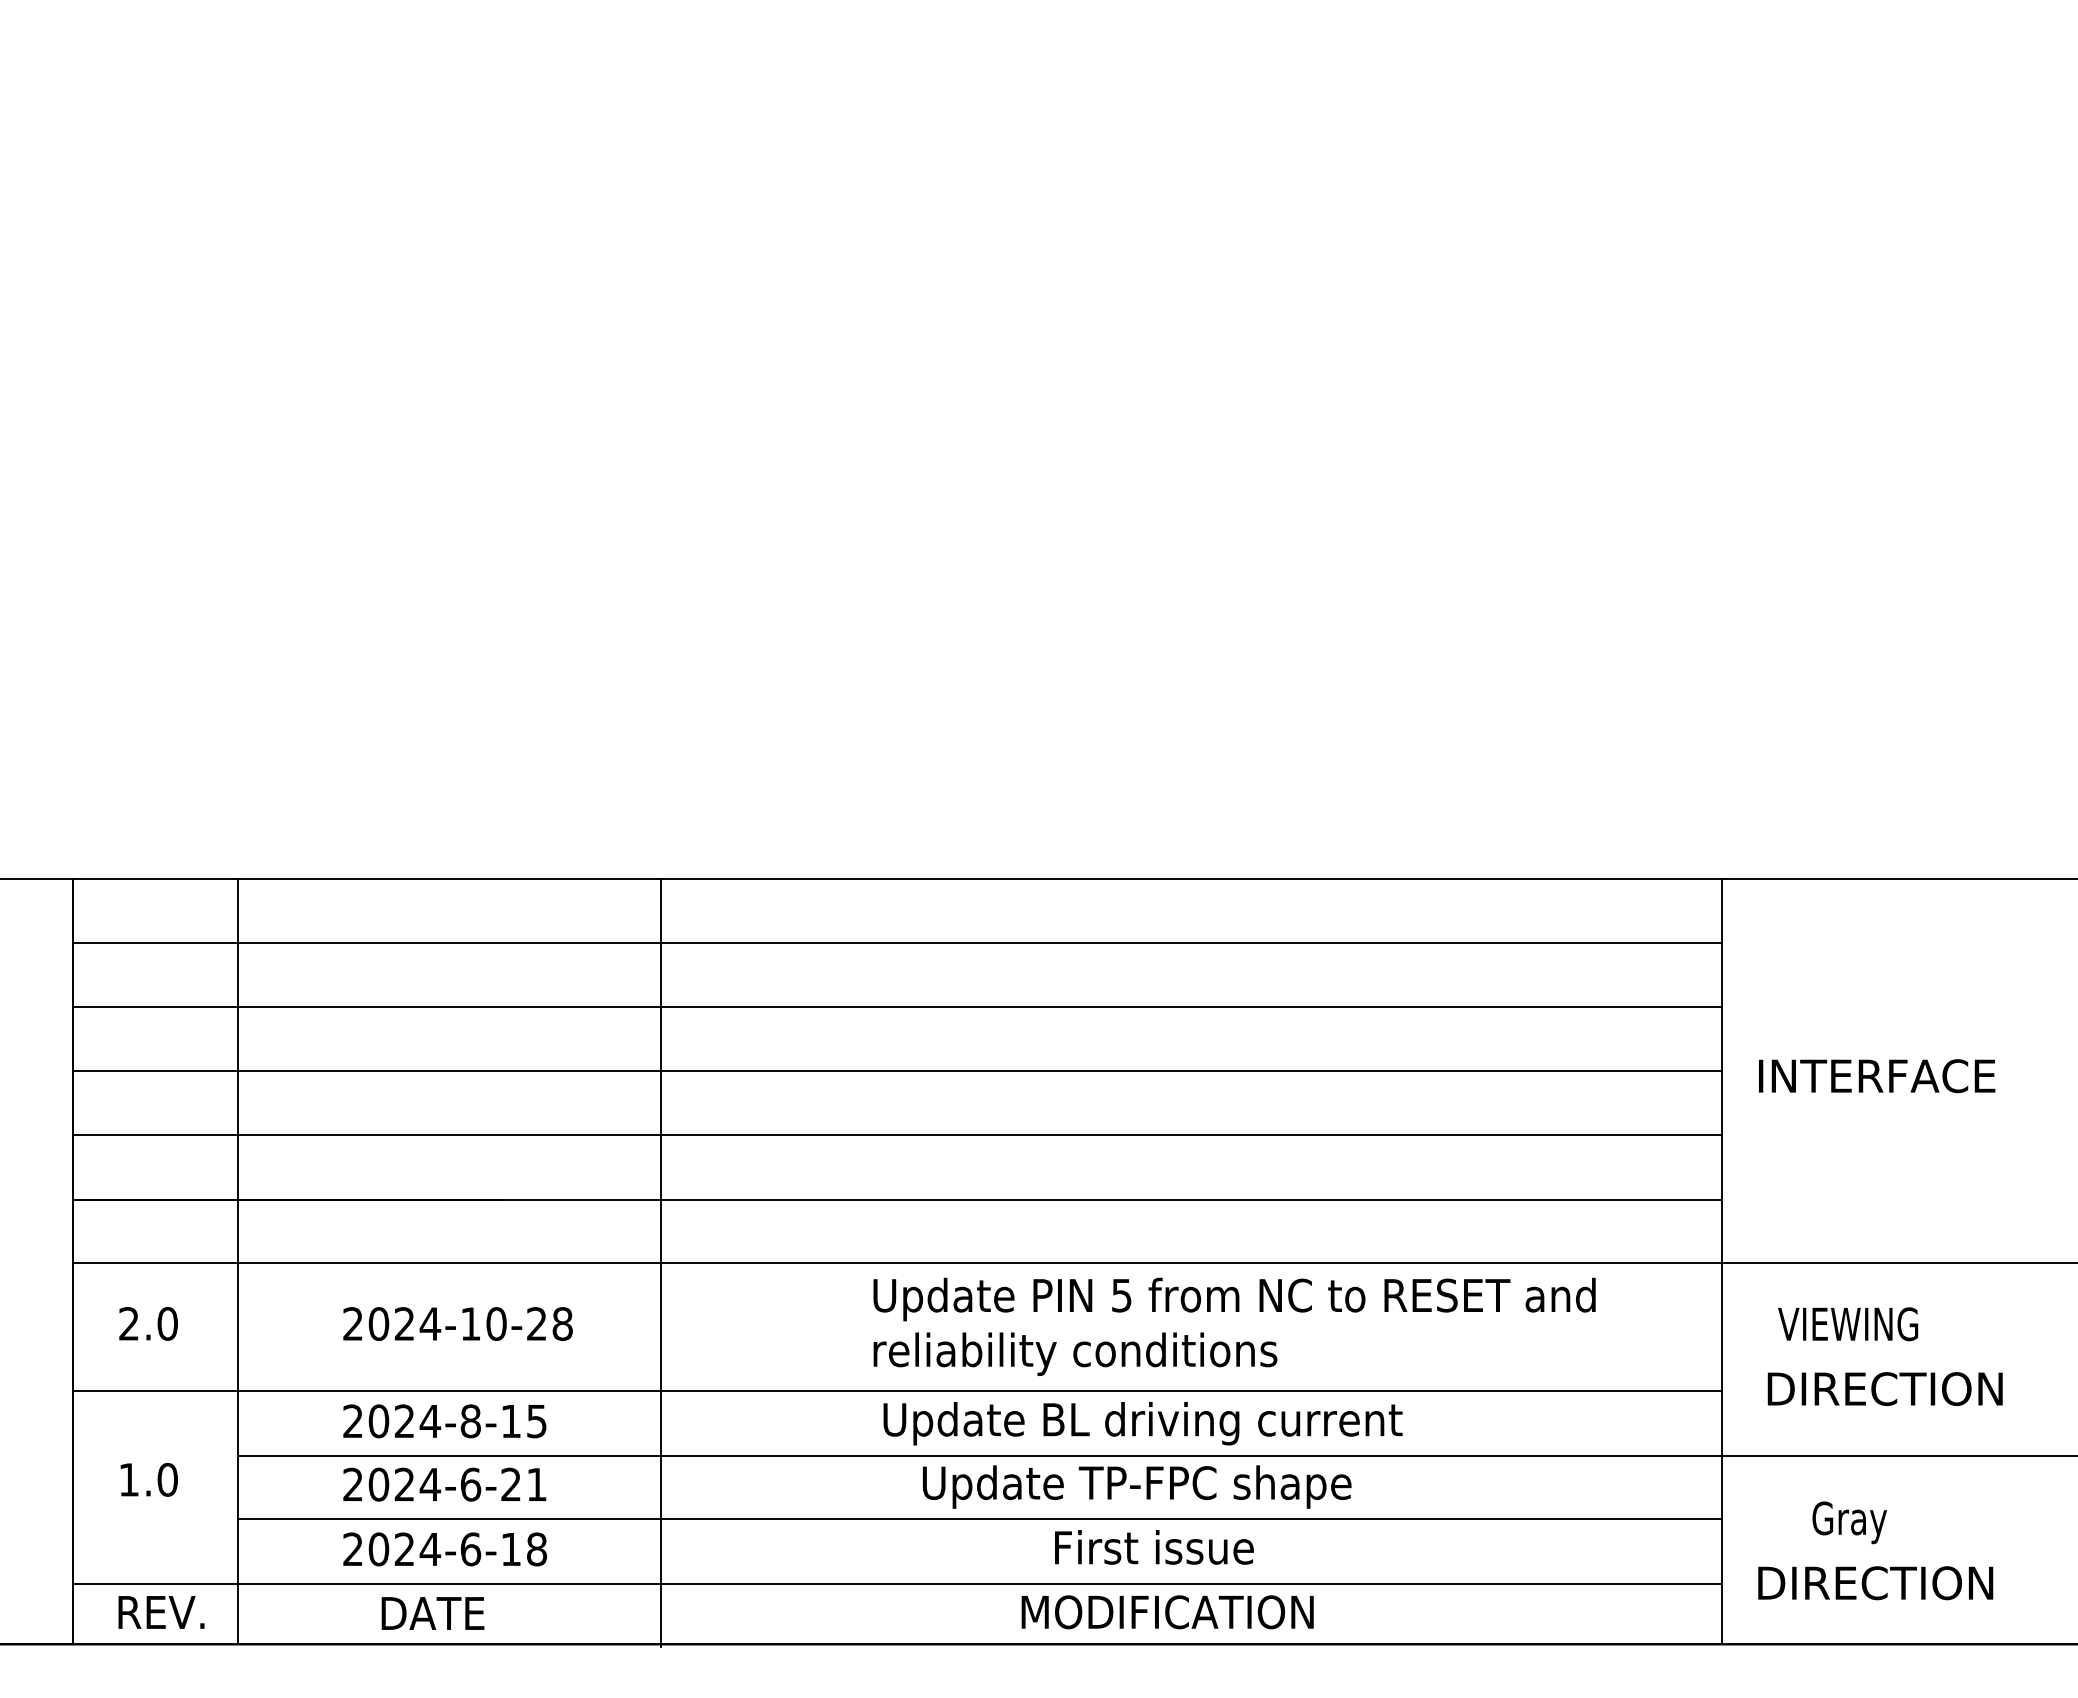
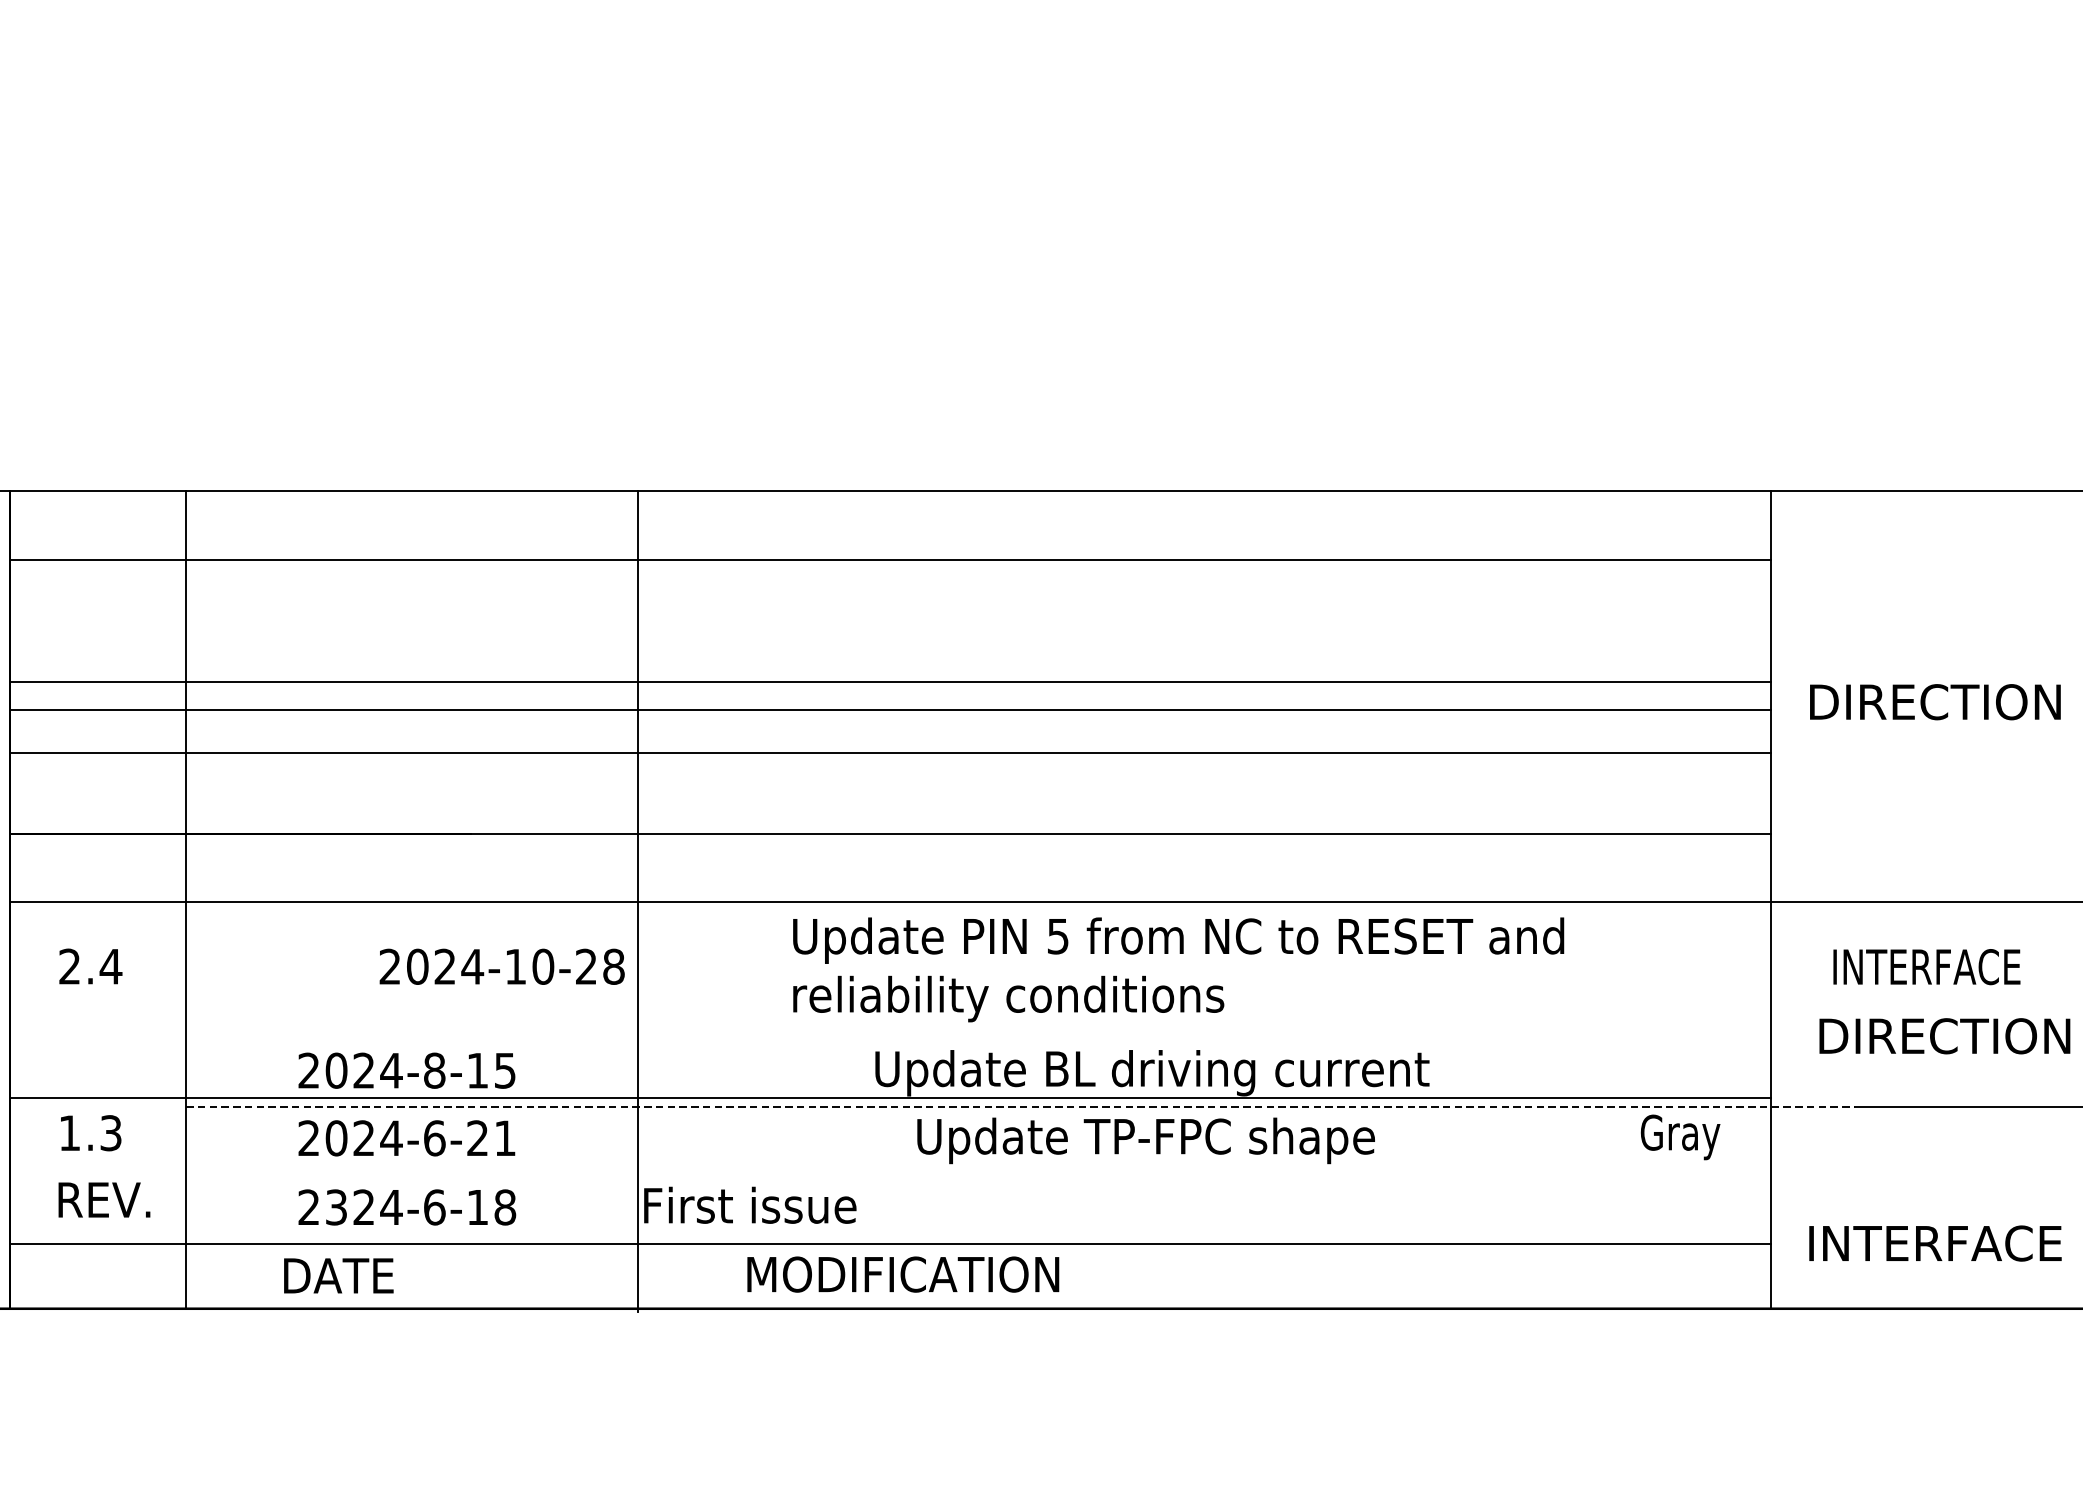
line: (897, 1006) -> (890, 682), moved
line: (897, 1071) -> (890, 752), moved
text: (1879, 1076) -> (1938, 702), INTERFACE -> DIRECTION
line: (897, 1134) -> (890, 710), moved
text: (167, 1323) -> (110, 966), 2.0 -> 2.4
text: (457, 1323) -> (501, 966), moved
text: (1866, 1324) -> (1924, 967), VIEWING -> INTERFACE
text: (1234, 1326) -> (1178, 969), moved
line: (897, 1390) -> (890, 1097), moved
line: (1019, 1455) -> (1020, 1107), solid -> dashed
text: (167, 1479) -> (110, 1132), 1.0 -> 1.3
line: (979, 1518) -> (977, 1174), removed
text: (1849, 1522) -> (1680, 1137), moved
text: (1154, 1547) -> (750, 1205), moved
text: (378, 1549) -> (336, 1207), 2024-6-18 -> 2324-6-18
text: (1878, 1583) -> (1937, 1243), DIRECTION -> INTERFACE
text: (161, 1612) -> (104, 1200), moved
text: (1167, 1612) -> (903, 1274), moved
text: (432, 1613) -> (338, 1275), moved

